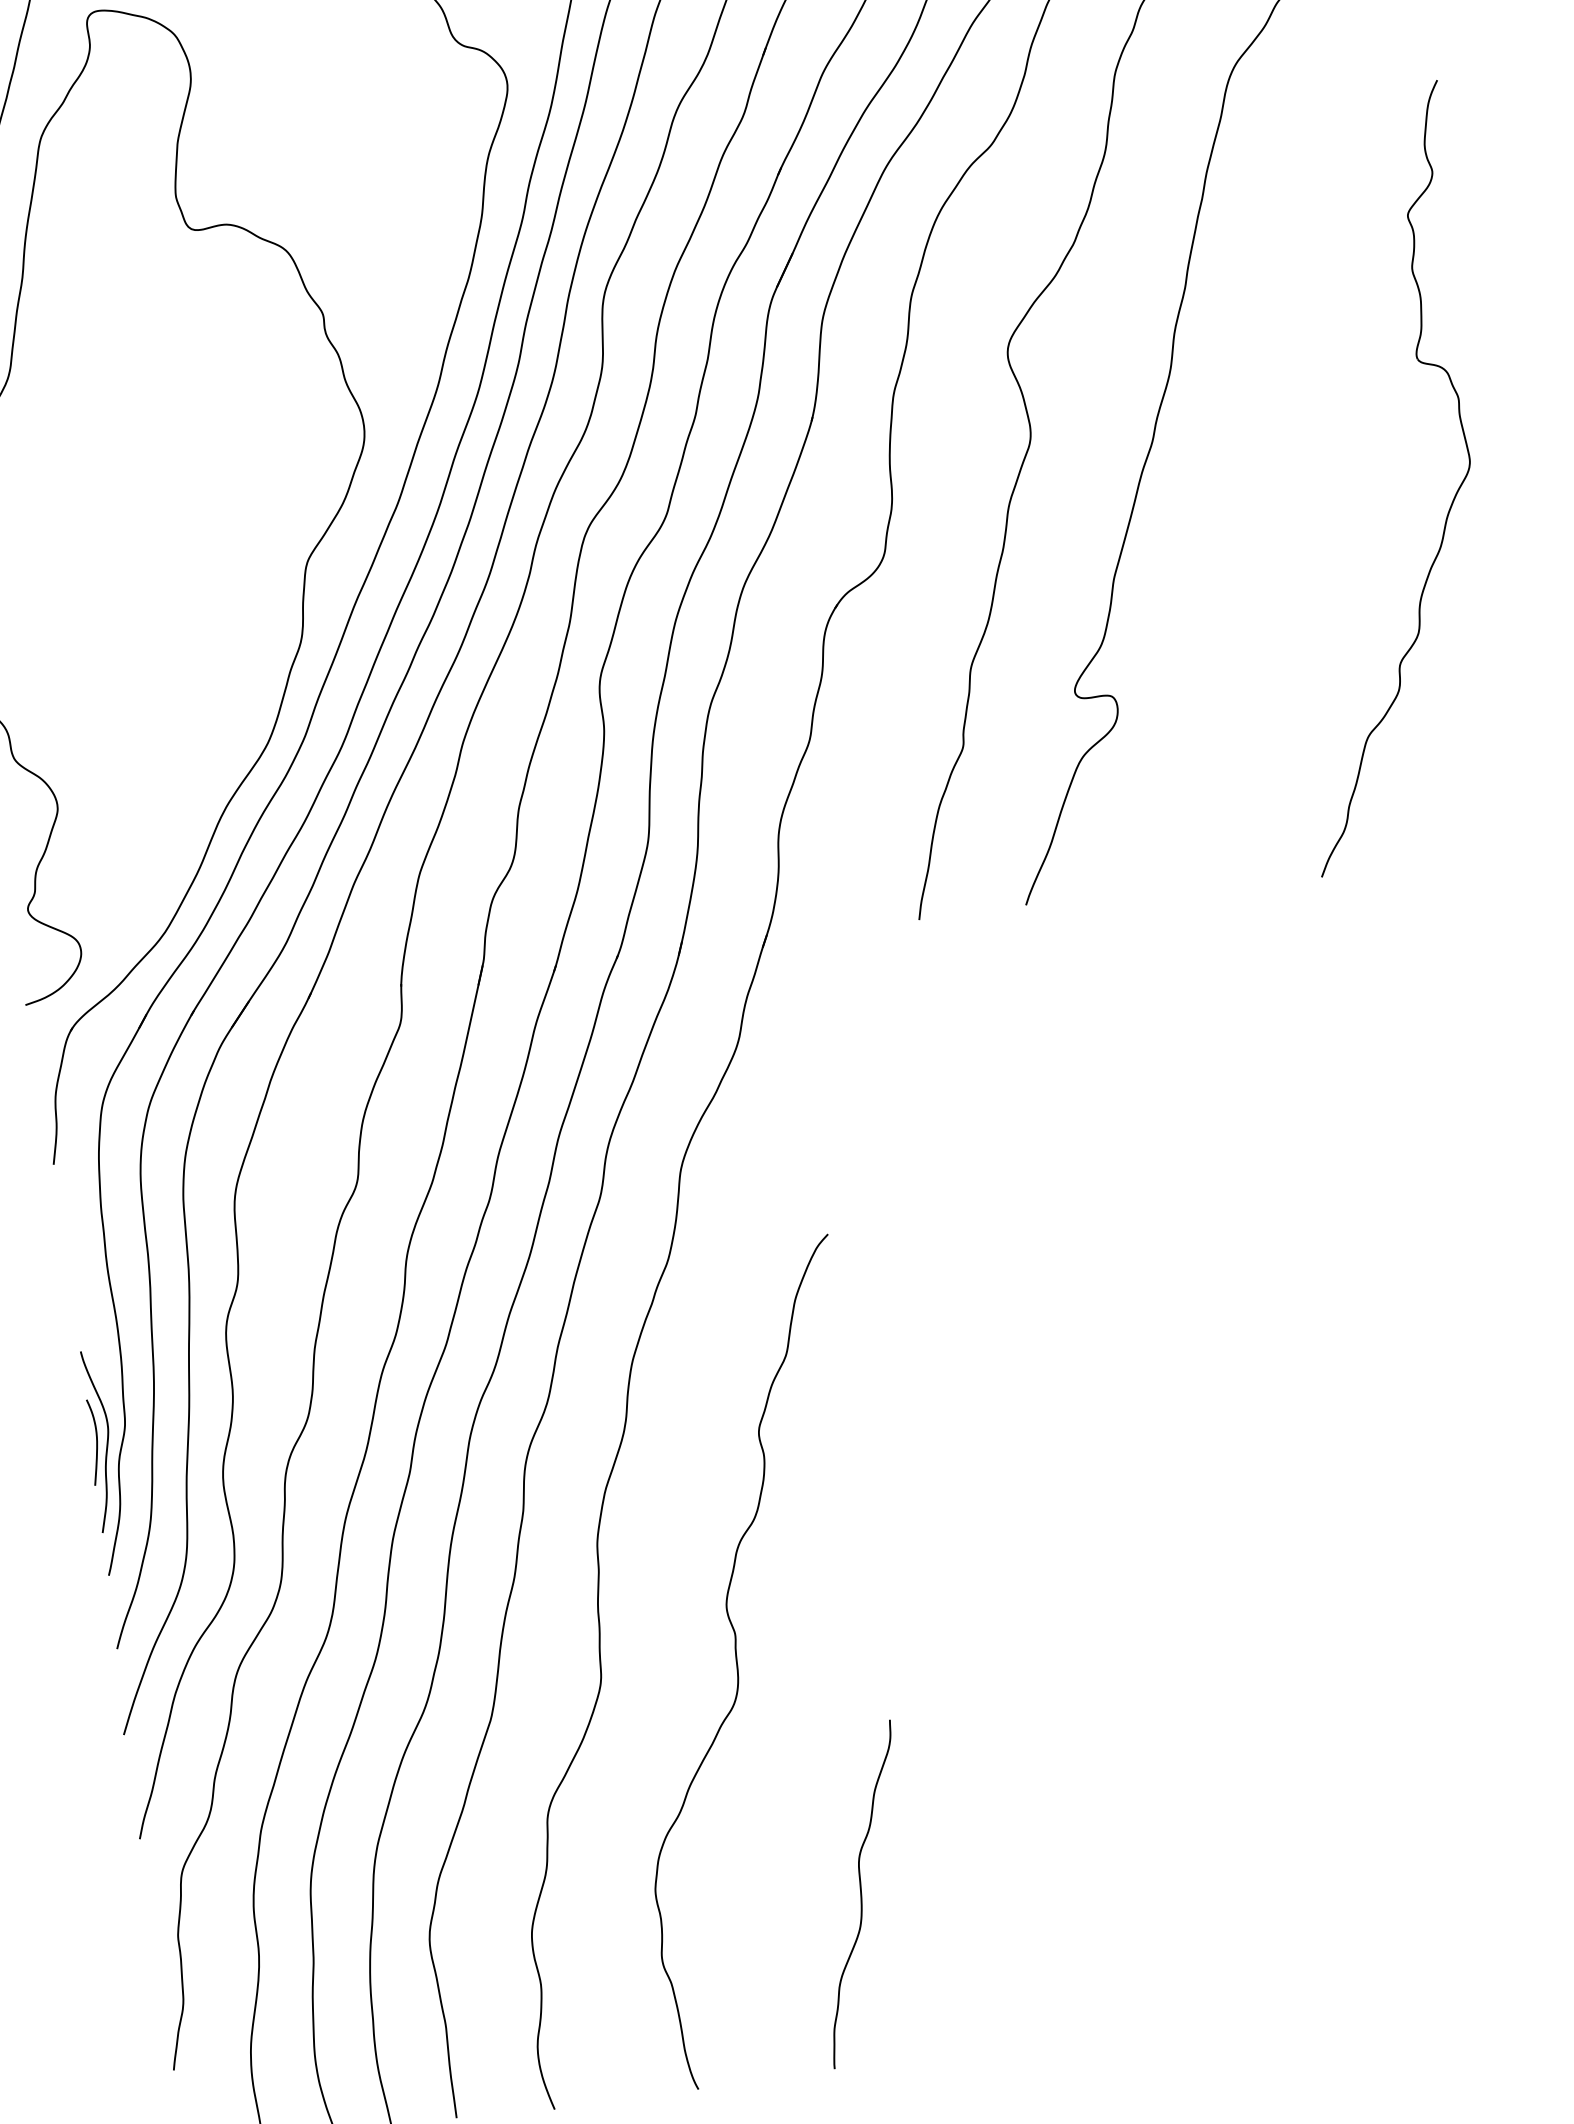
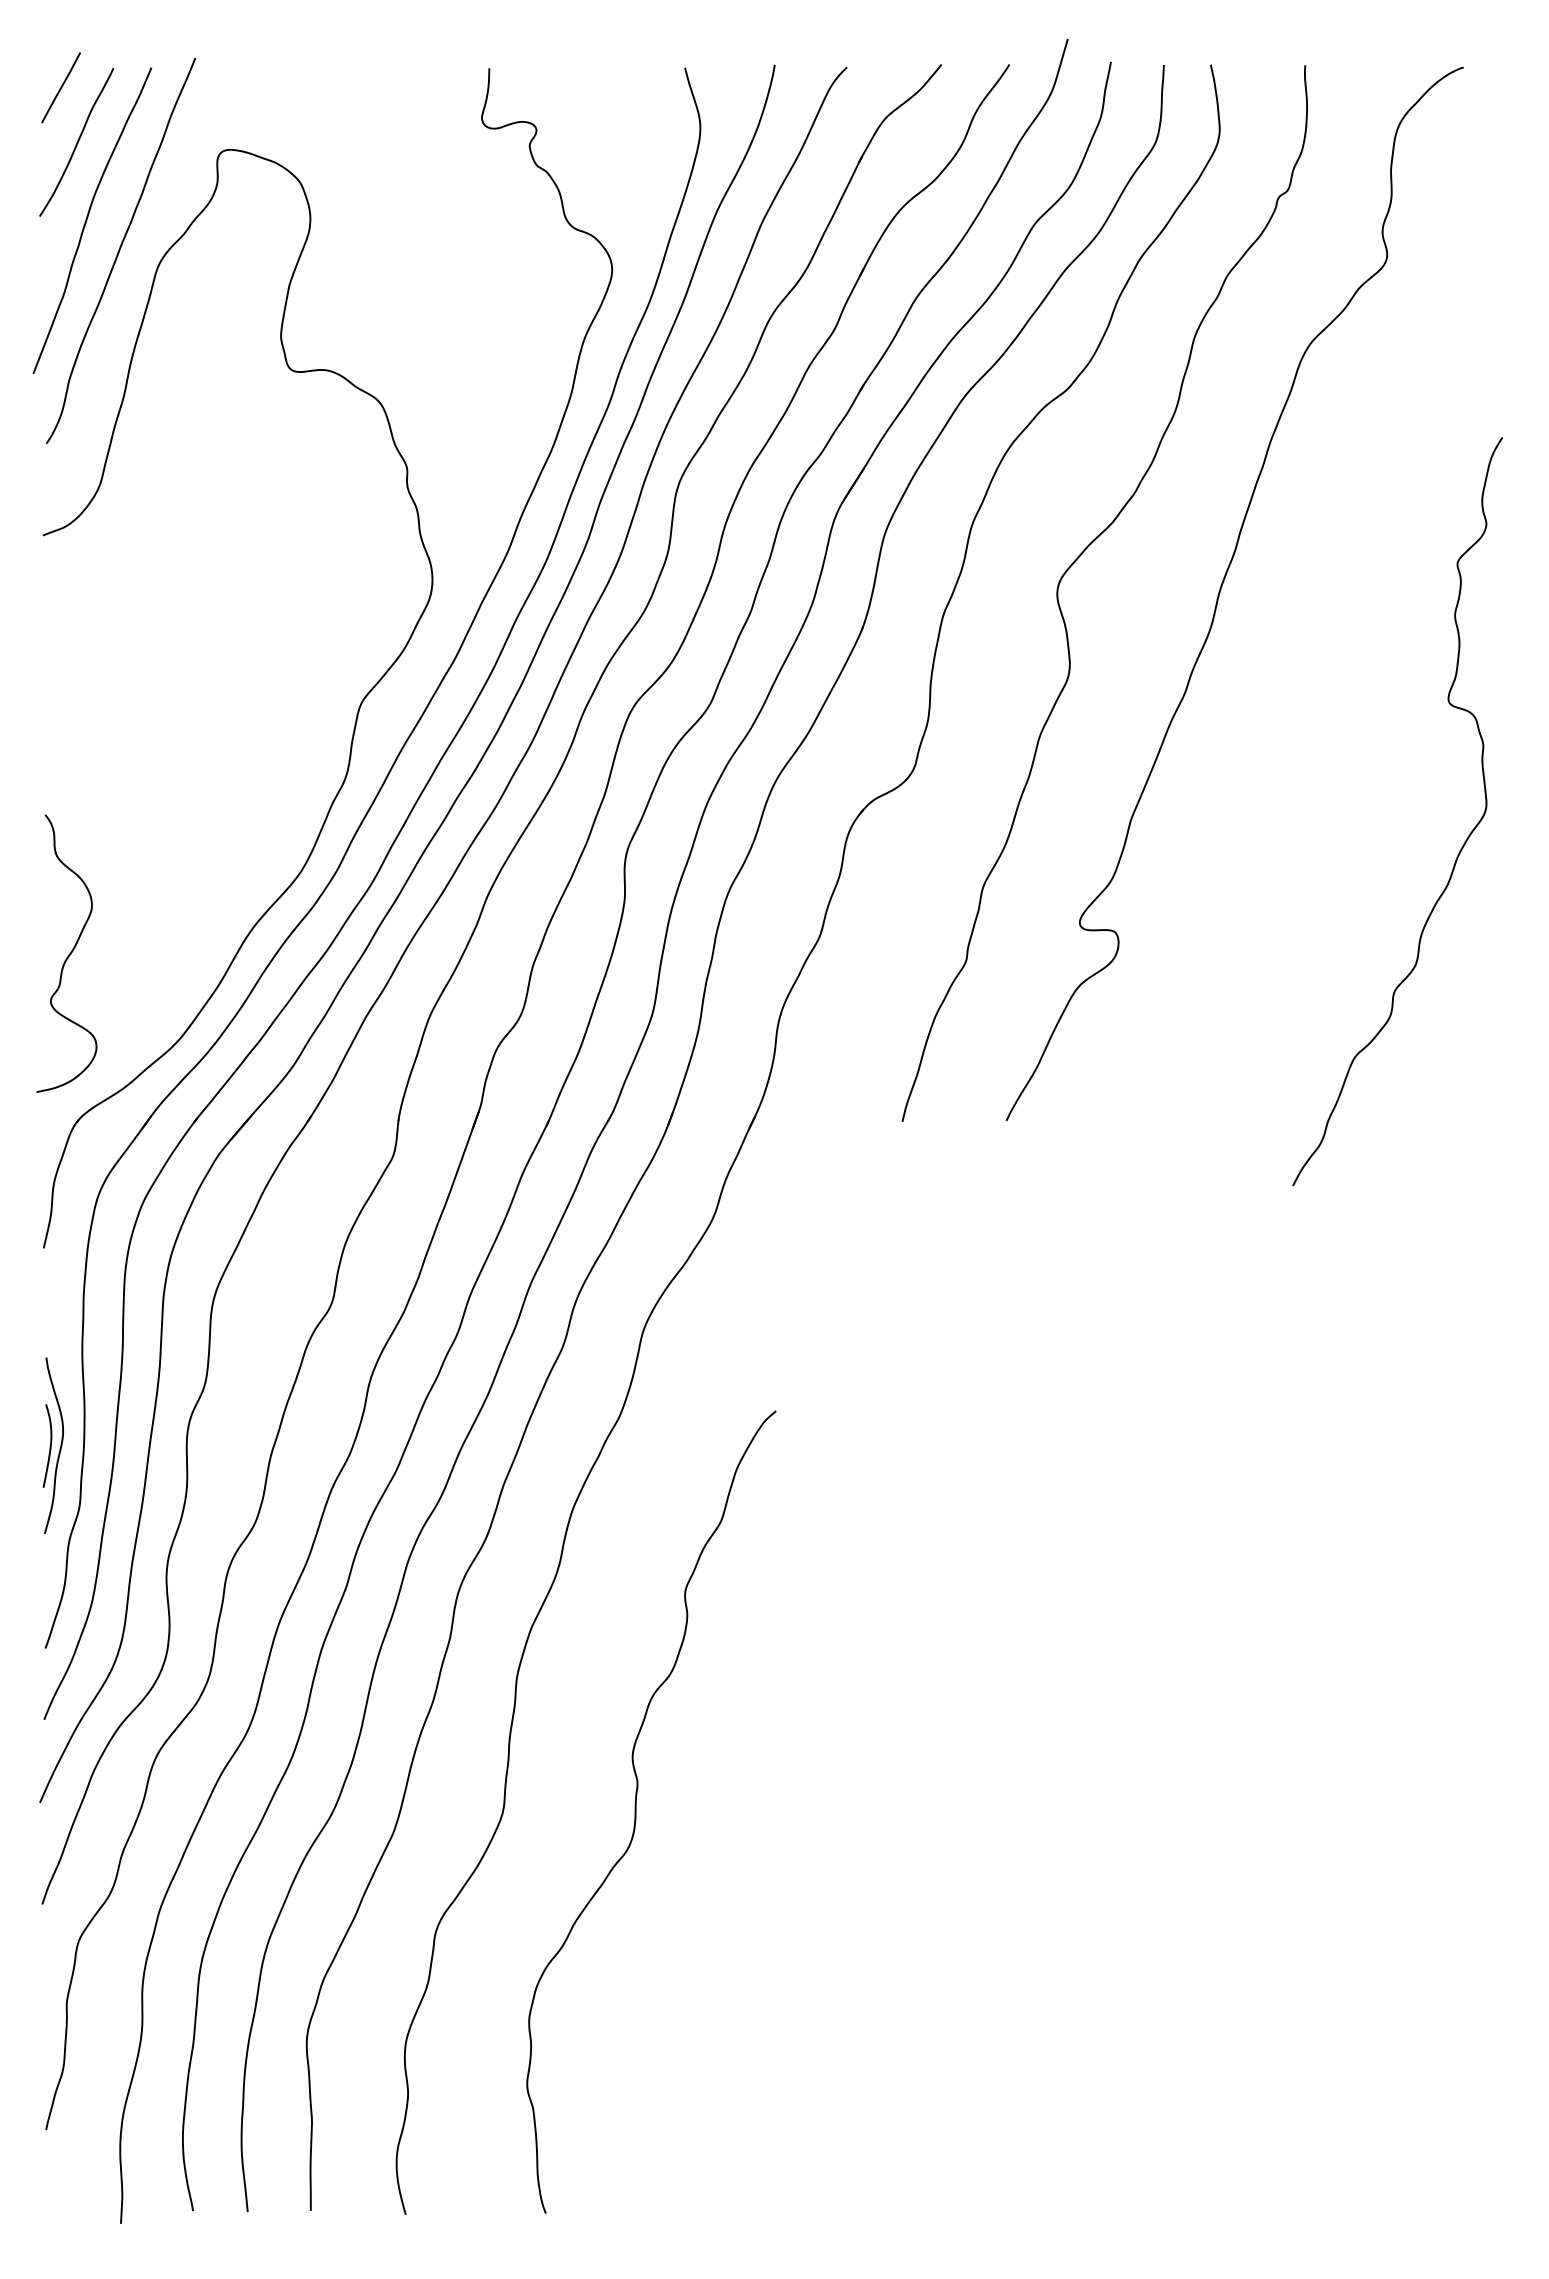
part: (1451, 502) -> (1463, 843), moved
part: (98, 1441) -> (52, 1445), moved
curve: (861, 1893) -> (726, 2046), removed

